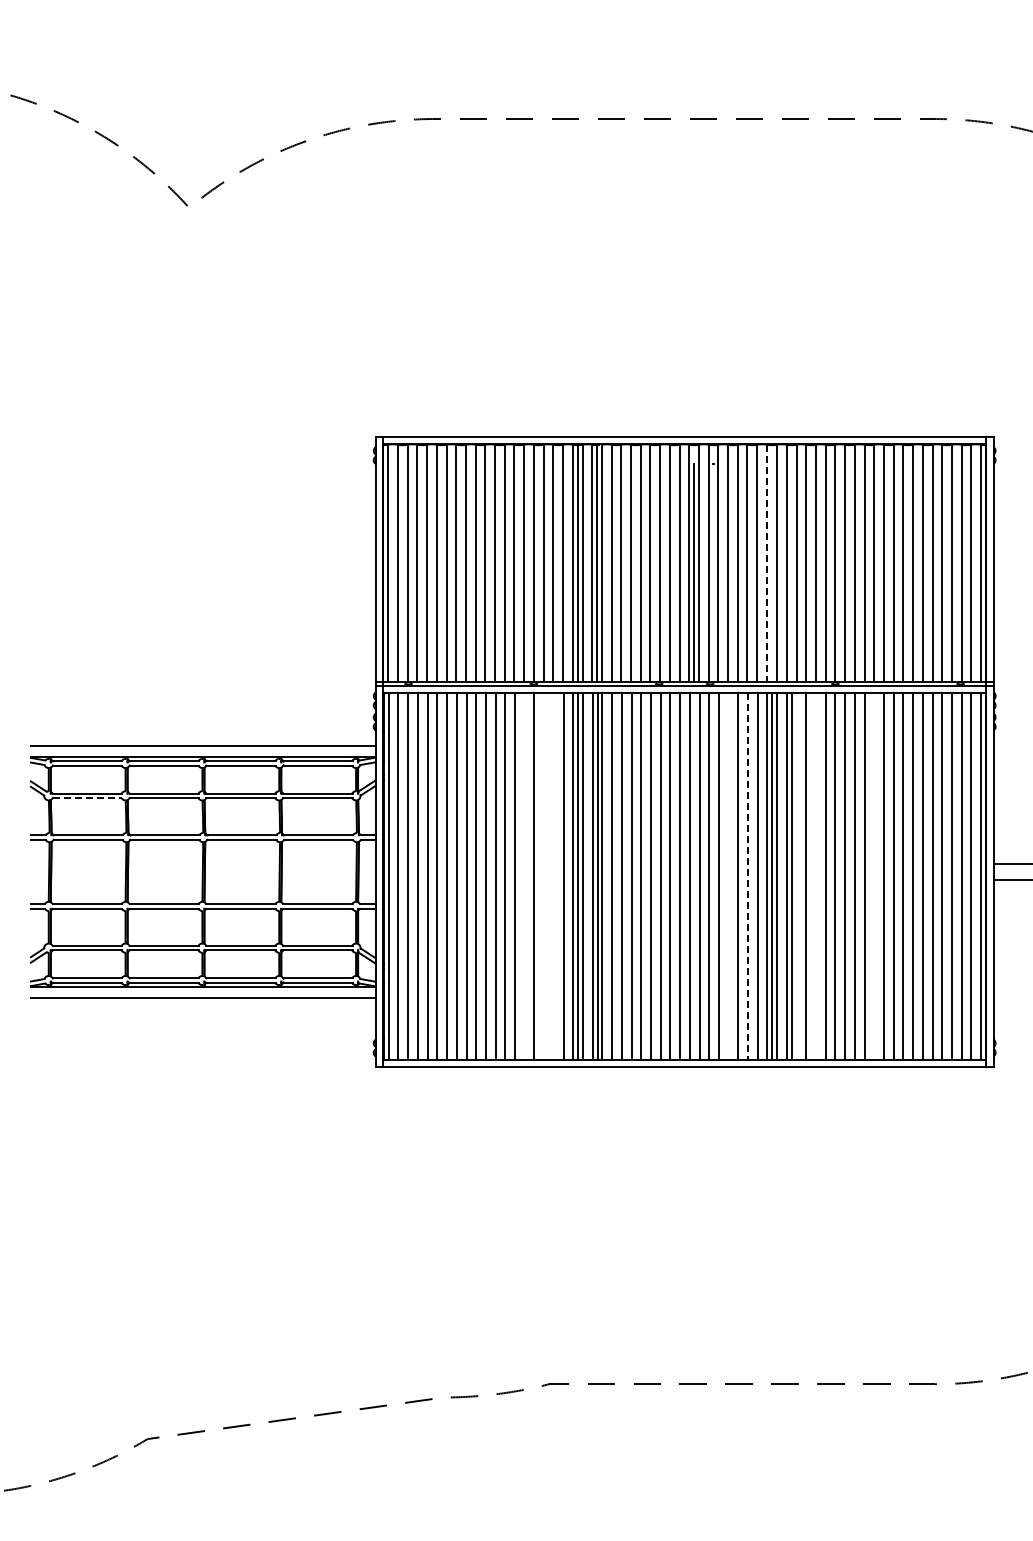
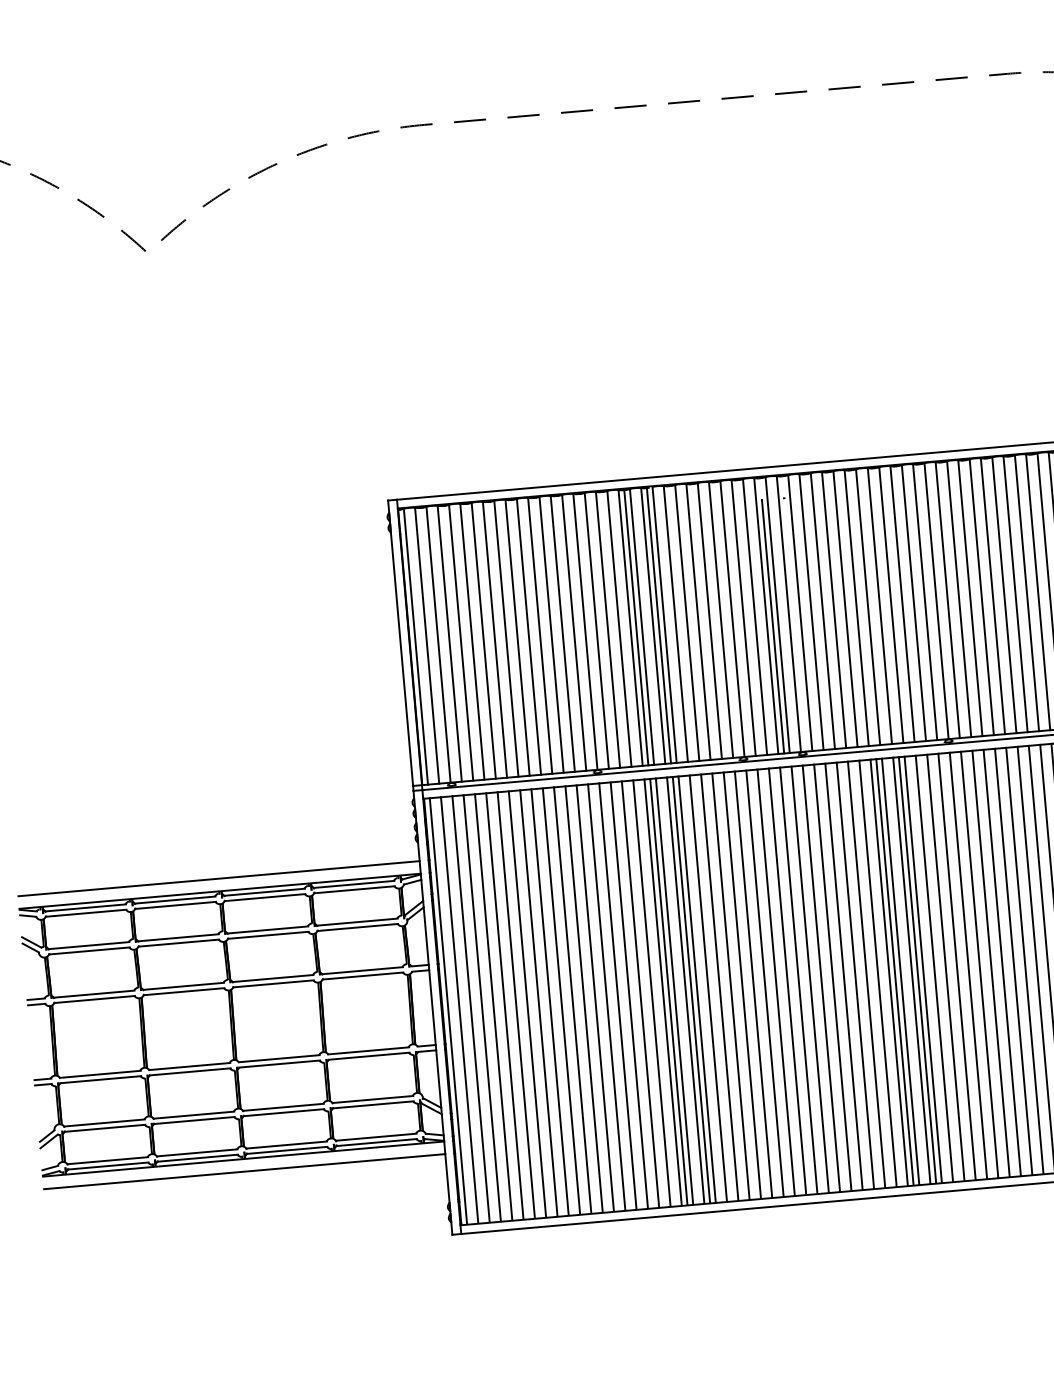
line: (766, 563) -> (856, 608), dashed -> solid
line: (87, 798) -> (89, 951), dashed -> solid
line: (524, 875) -> (606, 996), added
line: (544, 875) -> (629, 994), added
line: (553, 875) -> (640, 993), added
line: (728, 875) -> (843, 975), added
line: (796, 875) -> (922, 968), added
line: (816, 875) -> (946, 966), added
line: (874, 875) -> (1013, 960), added
line: (748, 876) -> (867, 974), dashed -> solid

